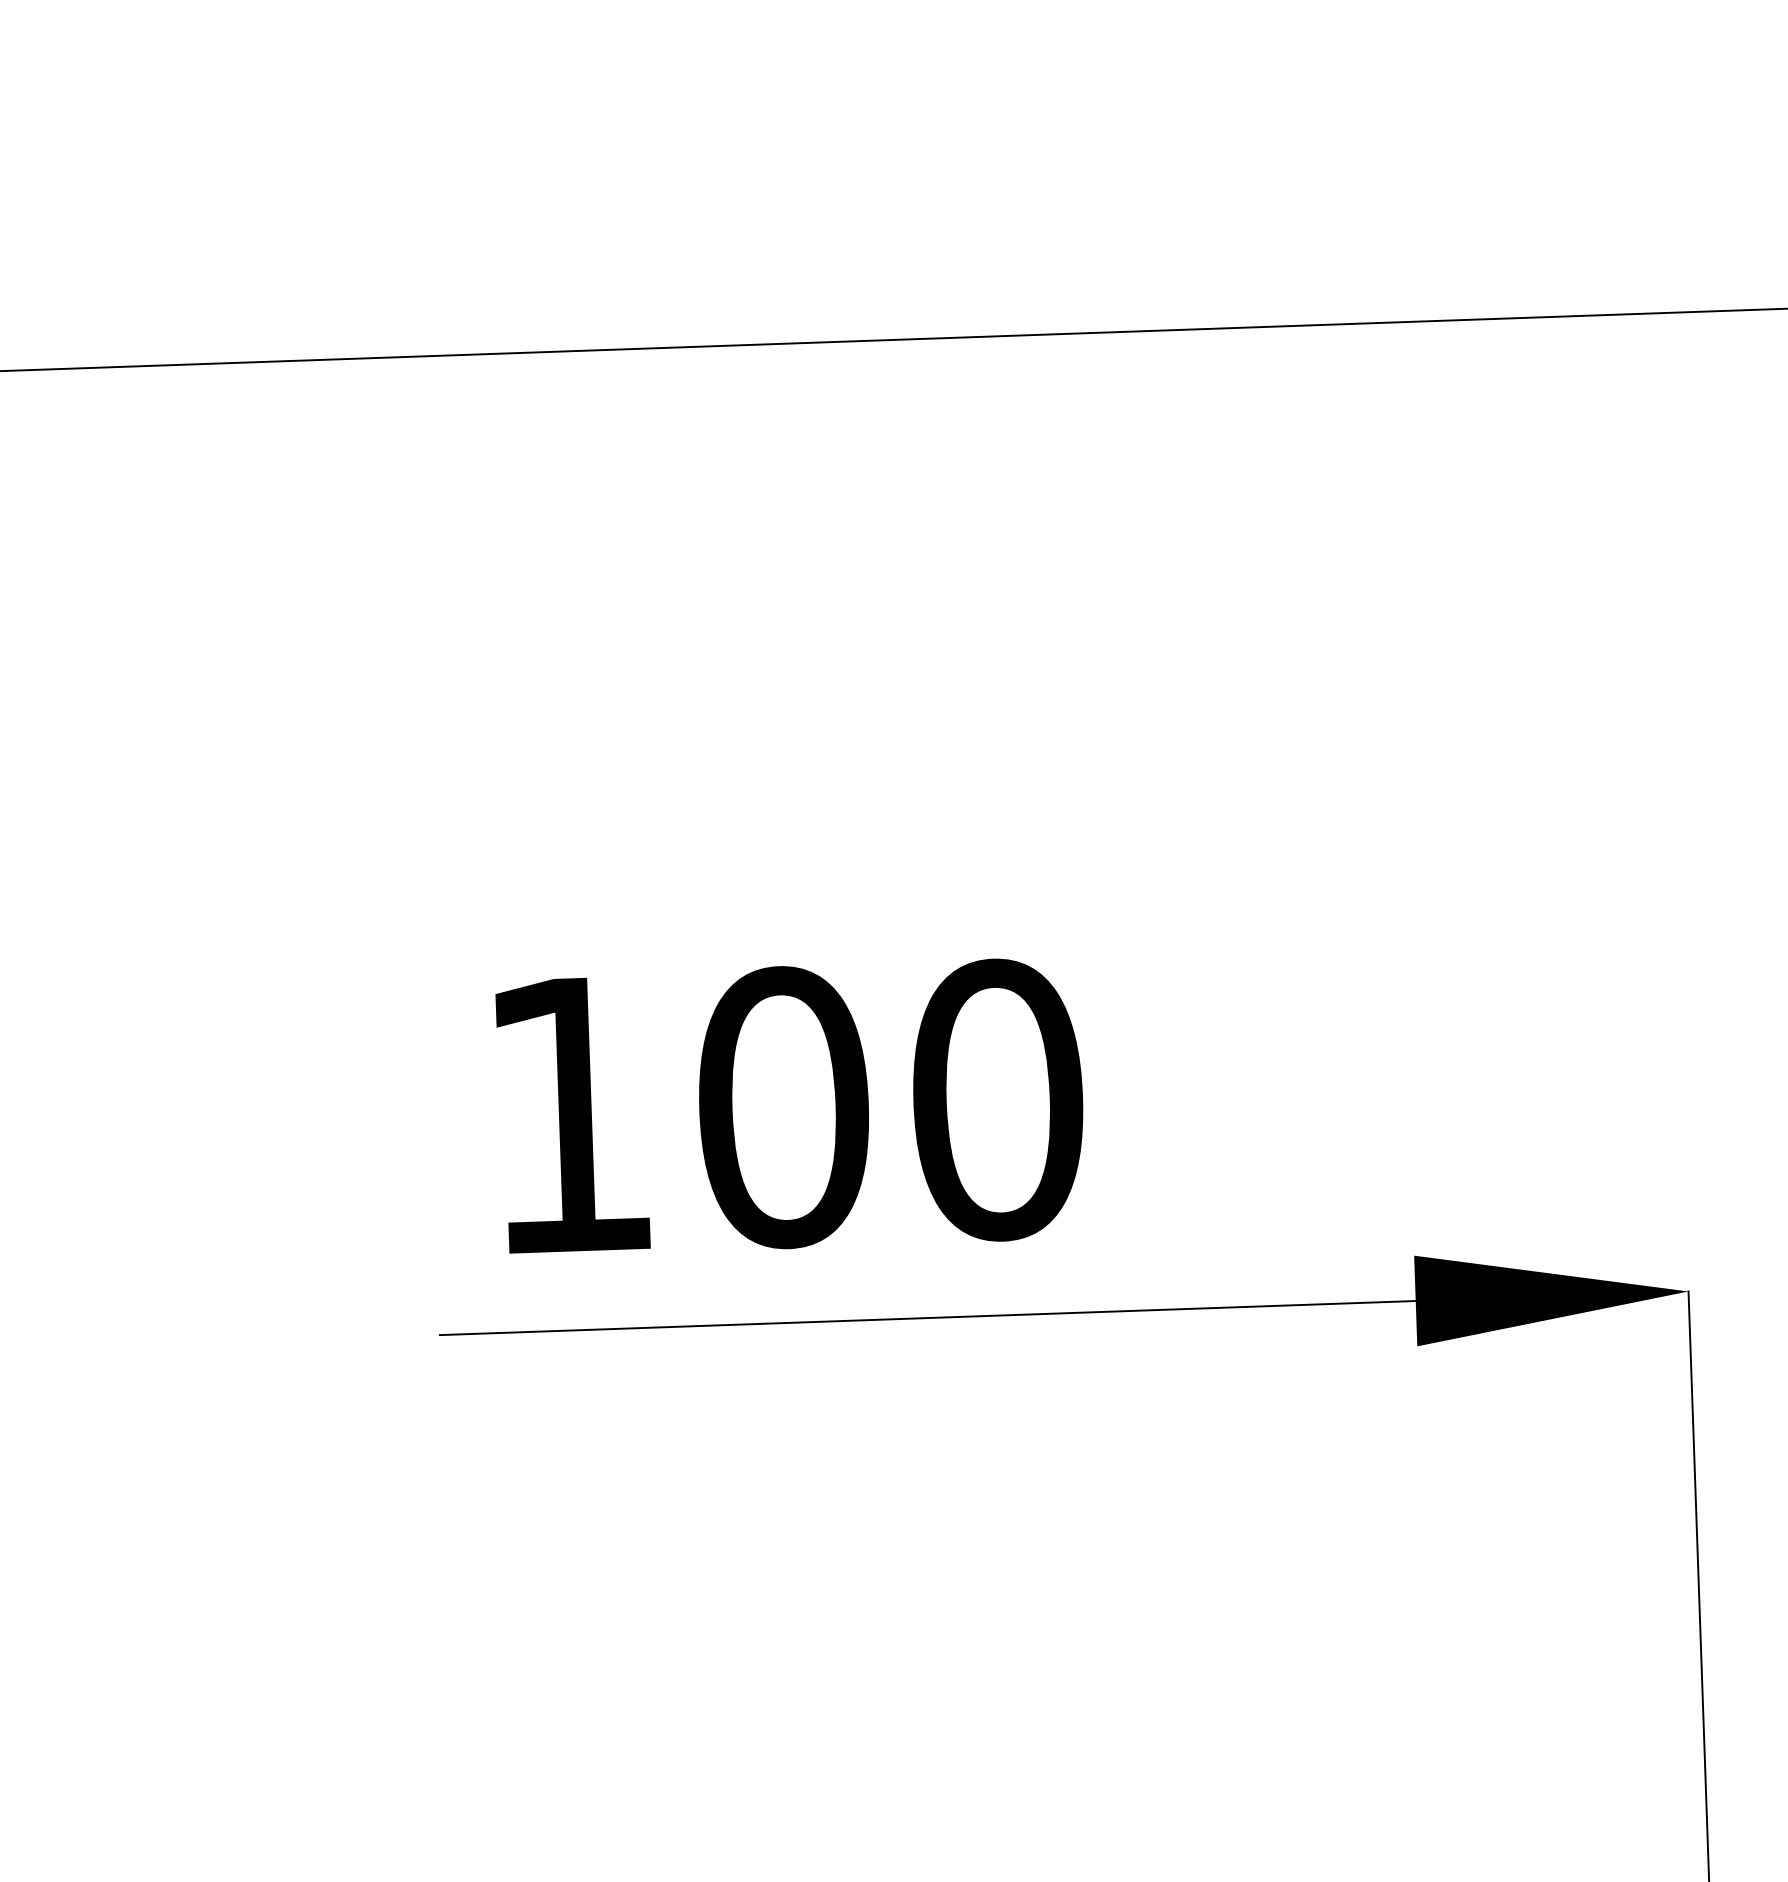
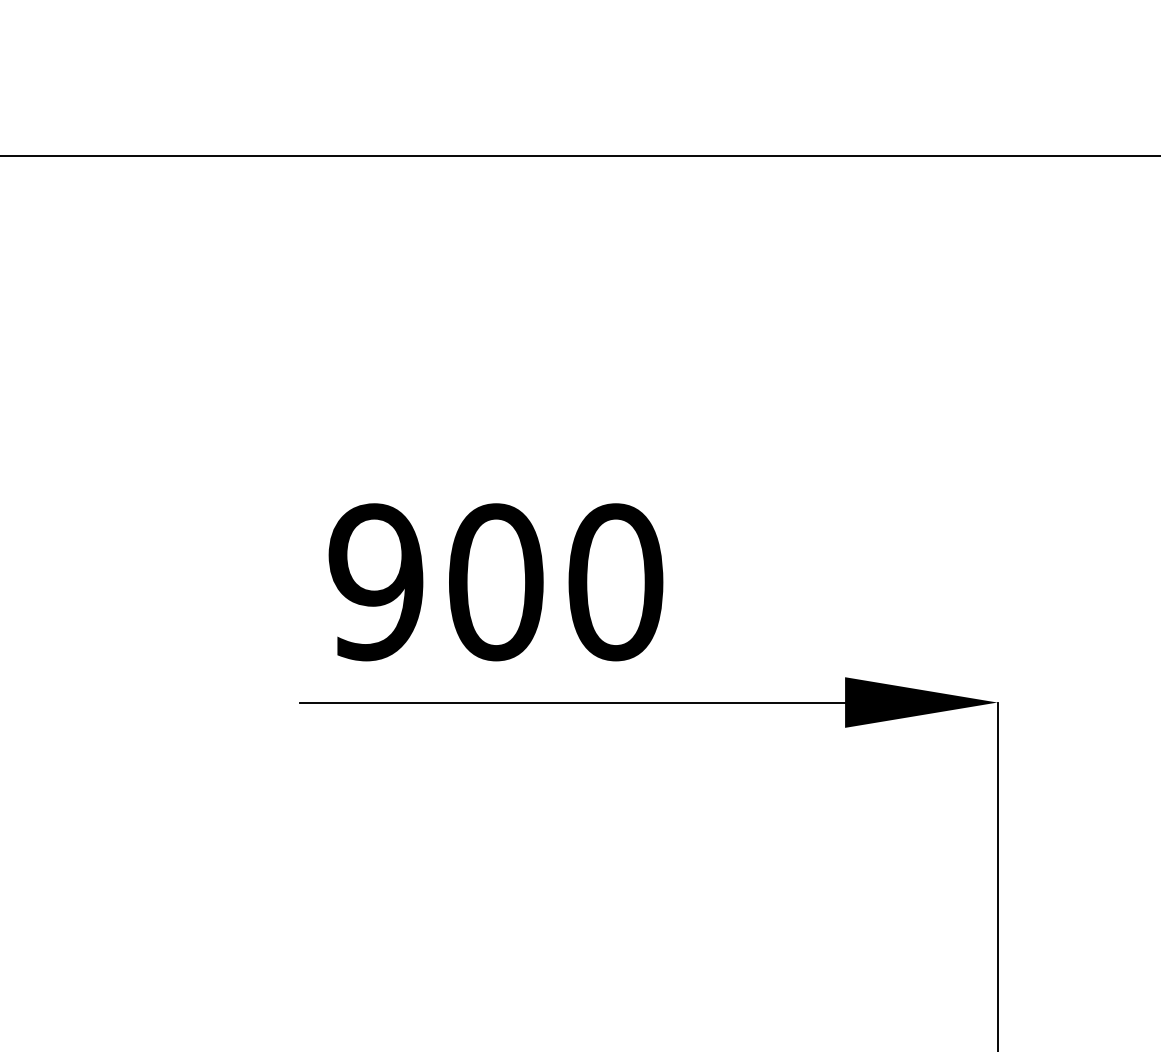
text: (567, 1115) -> (375, 582), 100 -> 900

